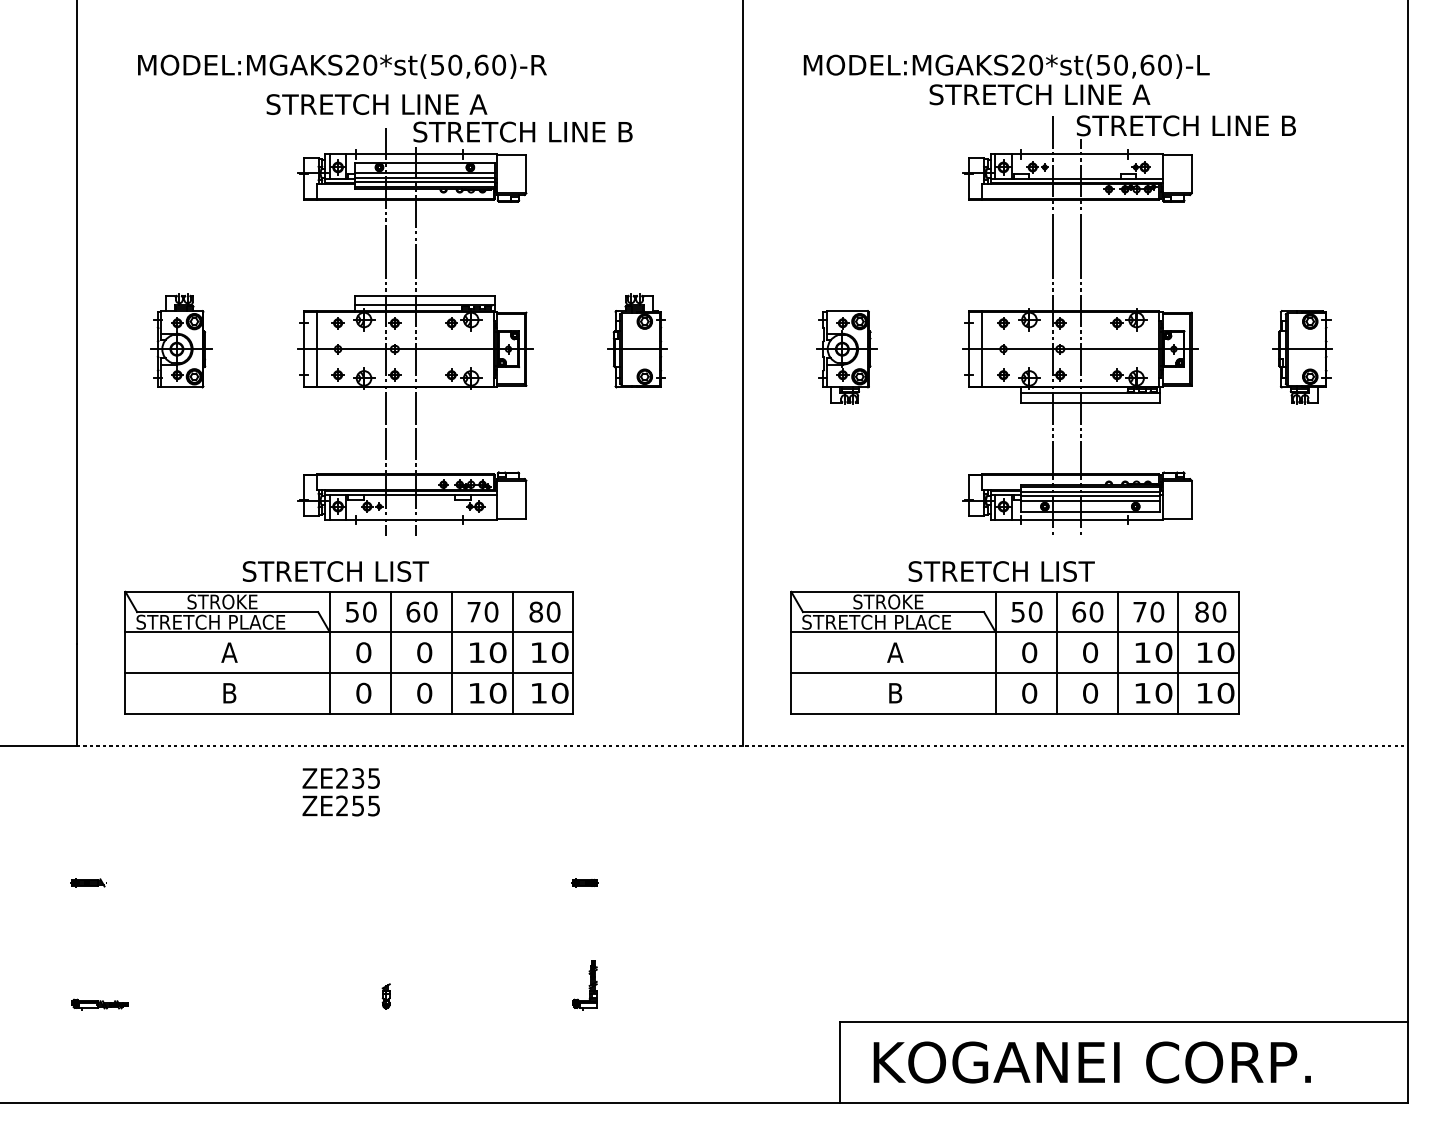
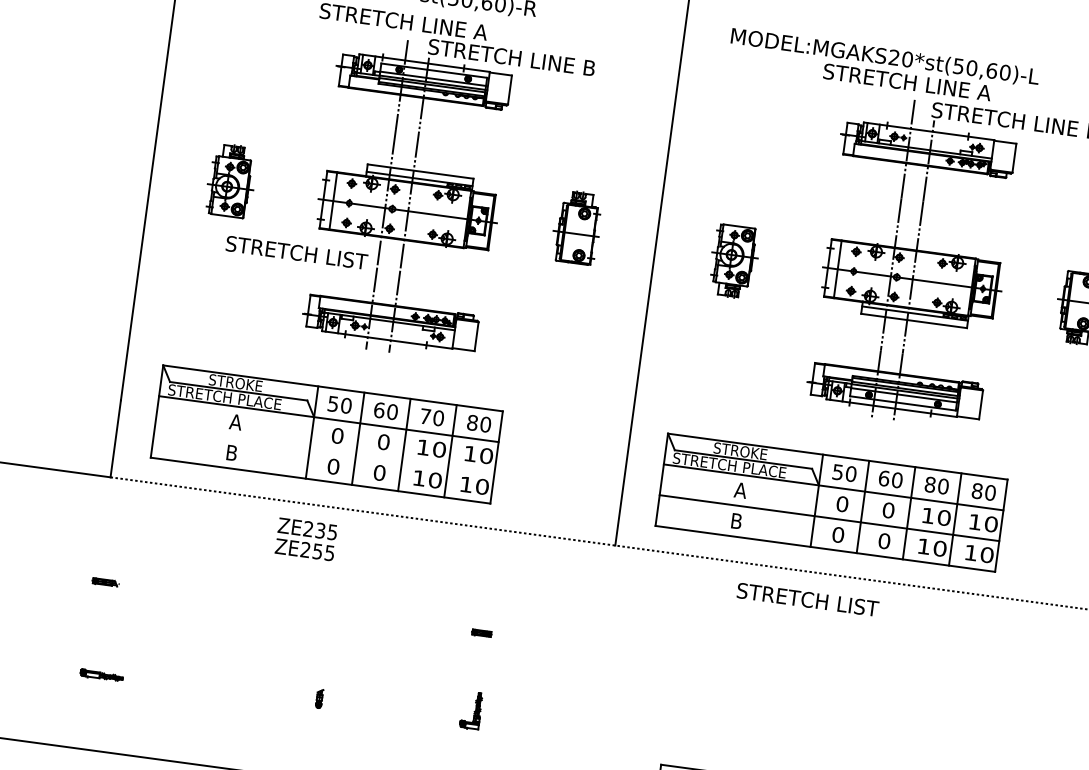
text: (335, 571) -> (296, 252), moved
text: (1001, 571) -> (807, 599), moved
text: (1139, 611) -> (929, 484), 70 -> 80
line: (349, 673) -> (324, 450), removed

